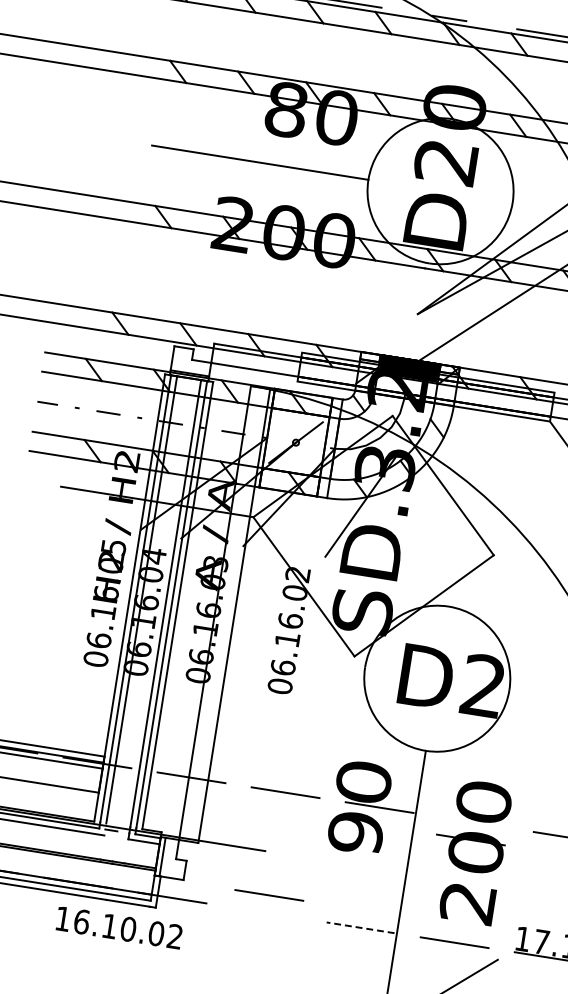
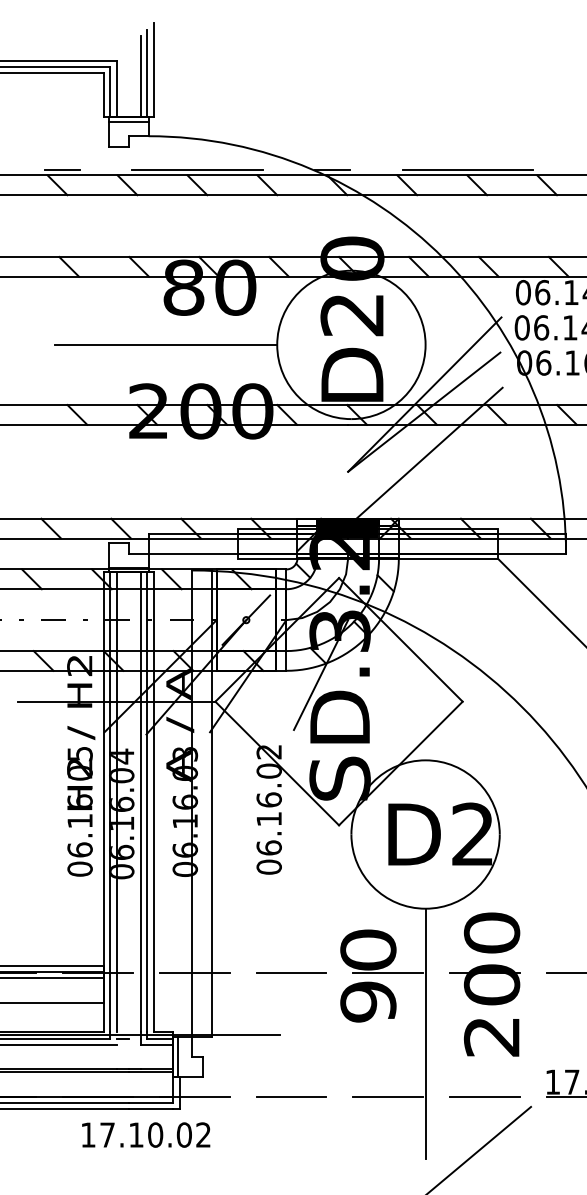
part: (468, 851) -> (484, 984), moved
line: (269, 895) -> (291, 1096), moved
text: (81, 921) -> (107, 1134), 16.10.02 -> 17.10.02
line: (360, 927) -> (388, 1096), dashed -> solid

